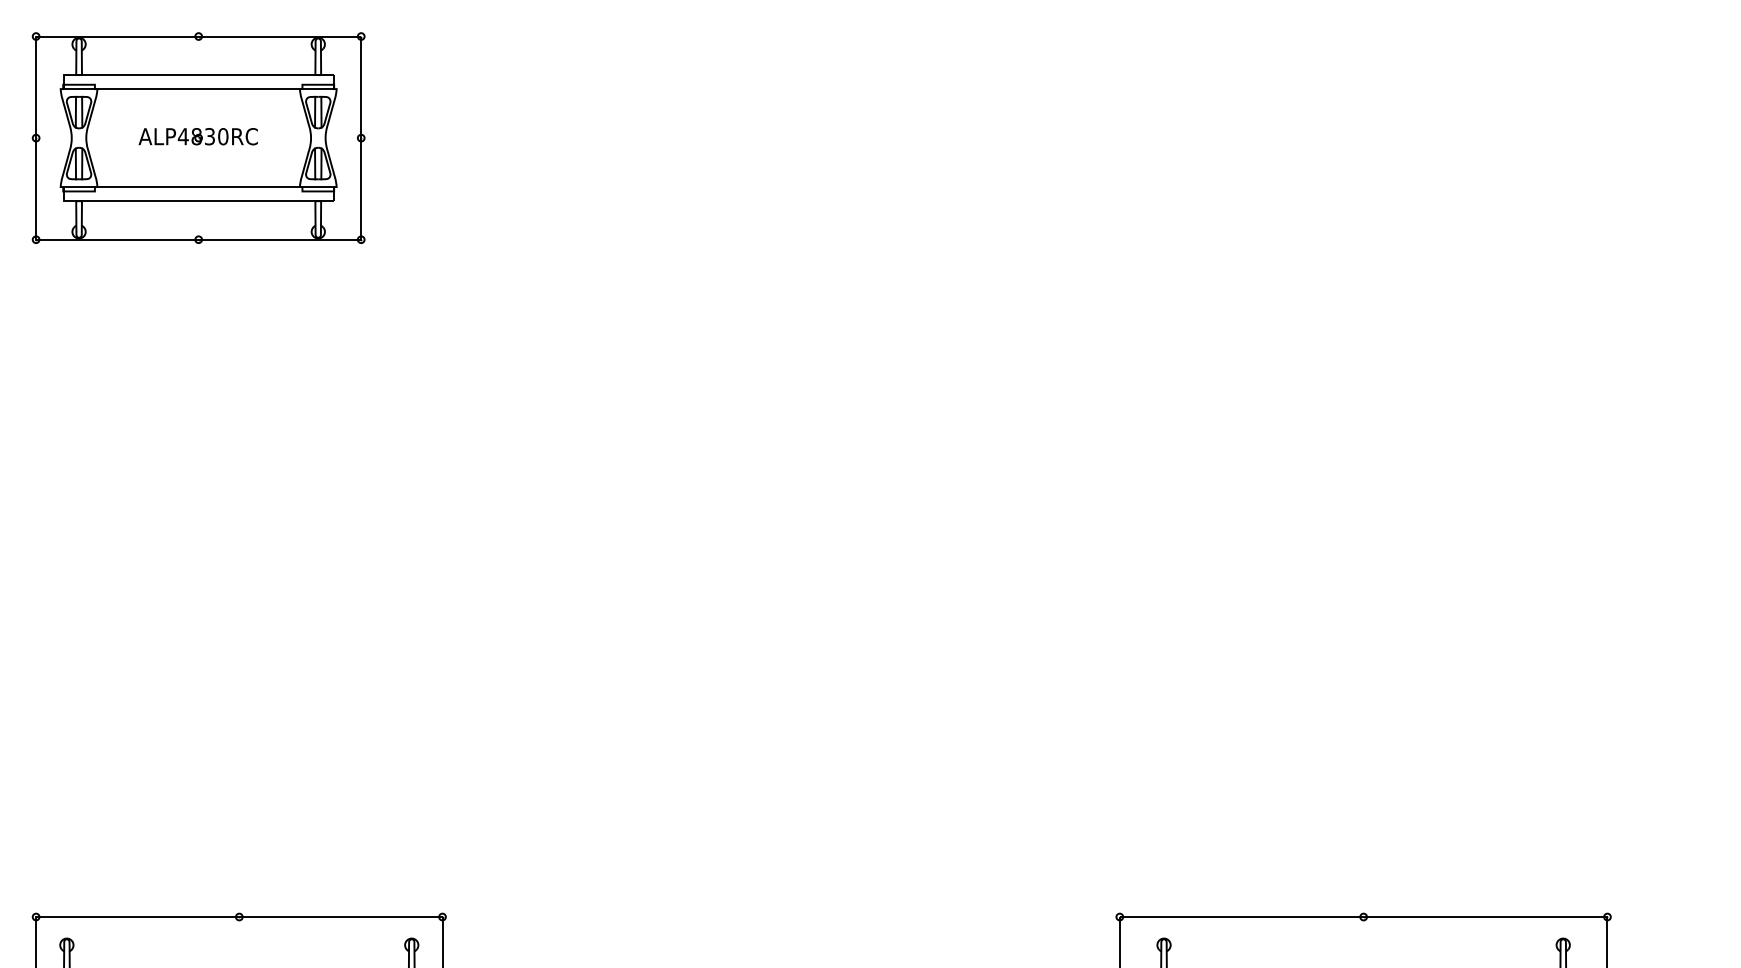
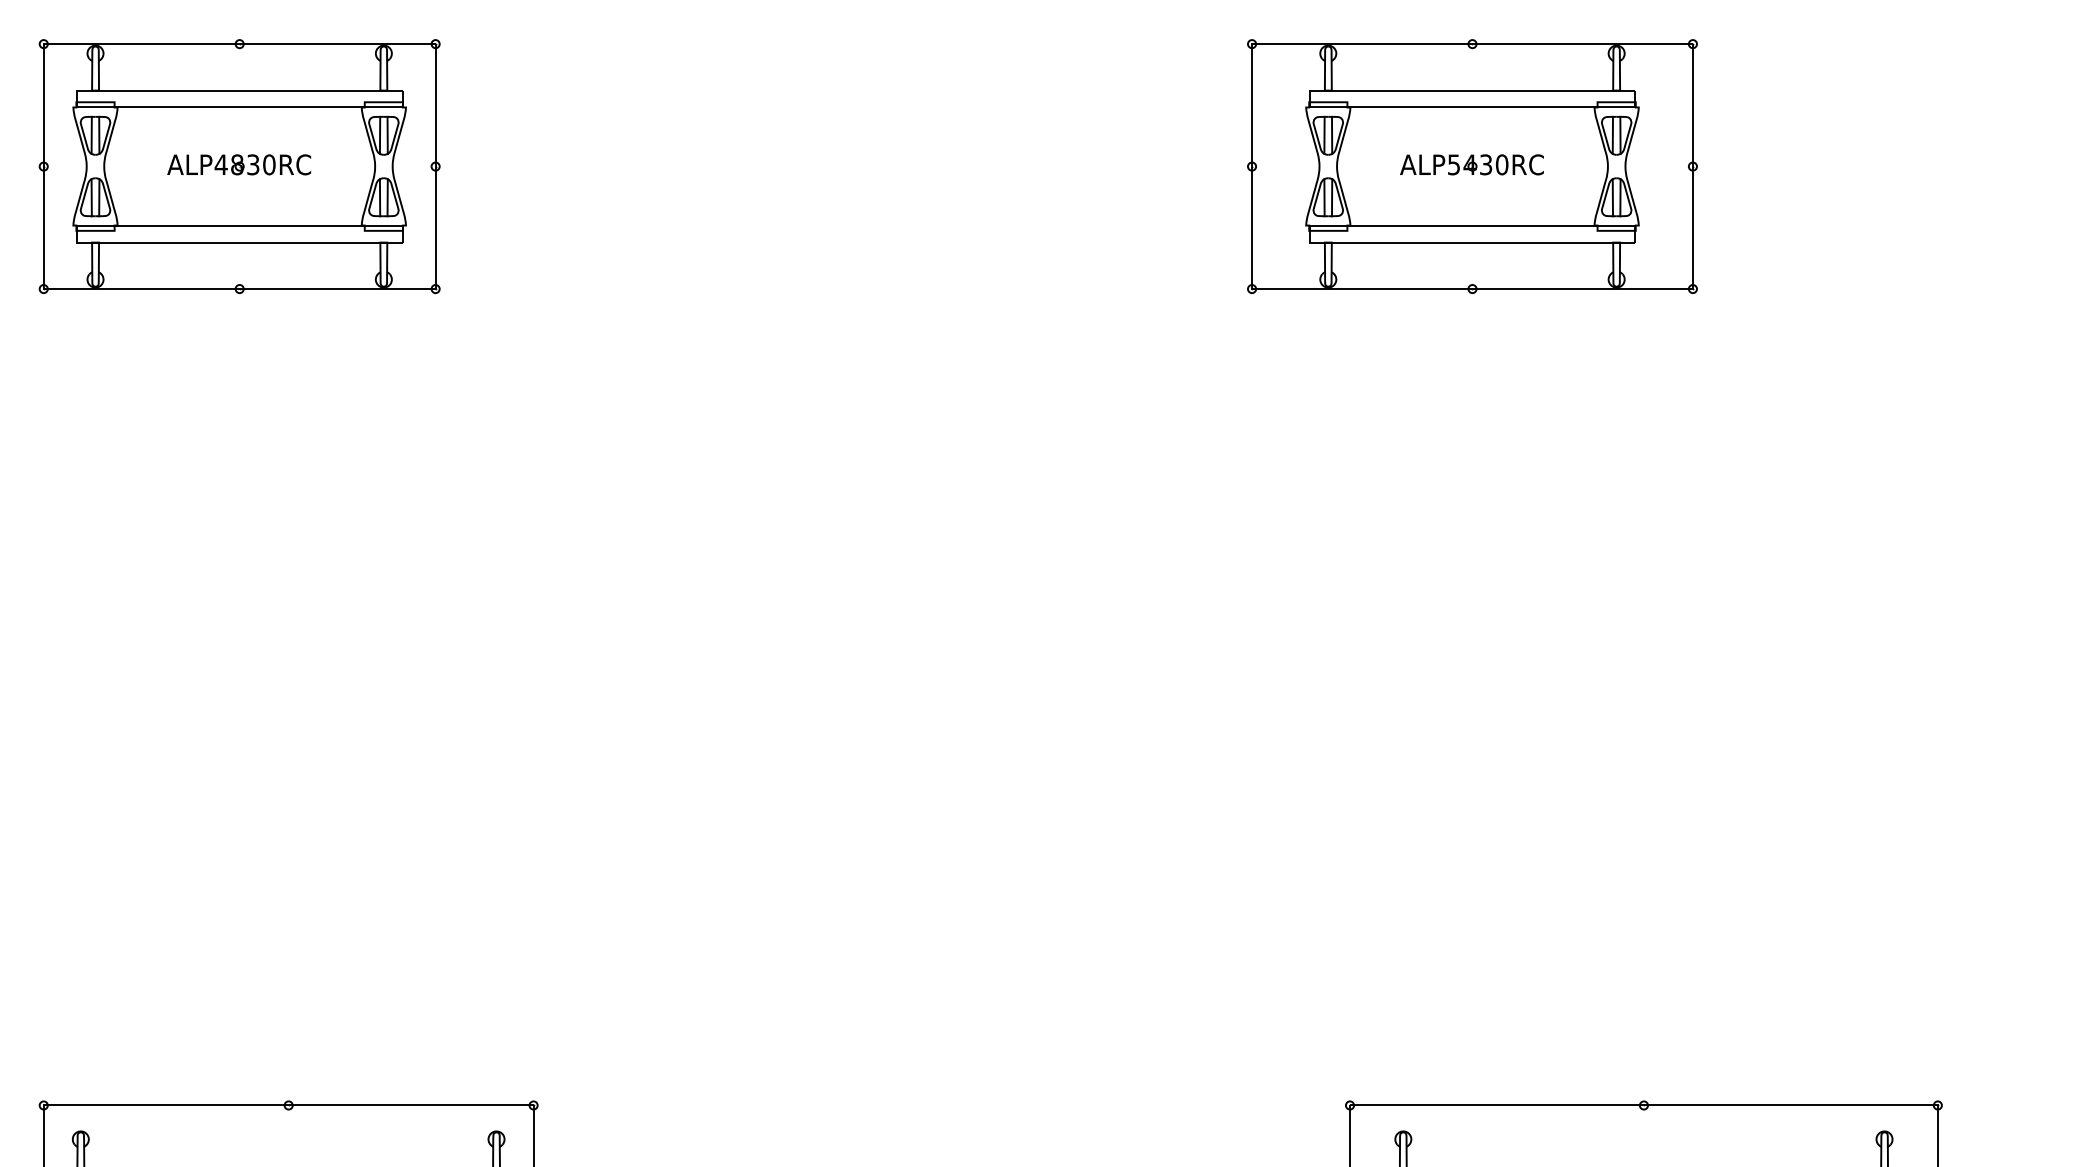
part: (1221, 137) -> (1472, 165), added

